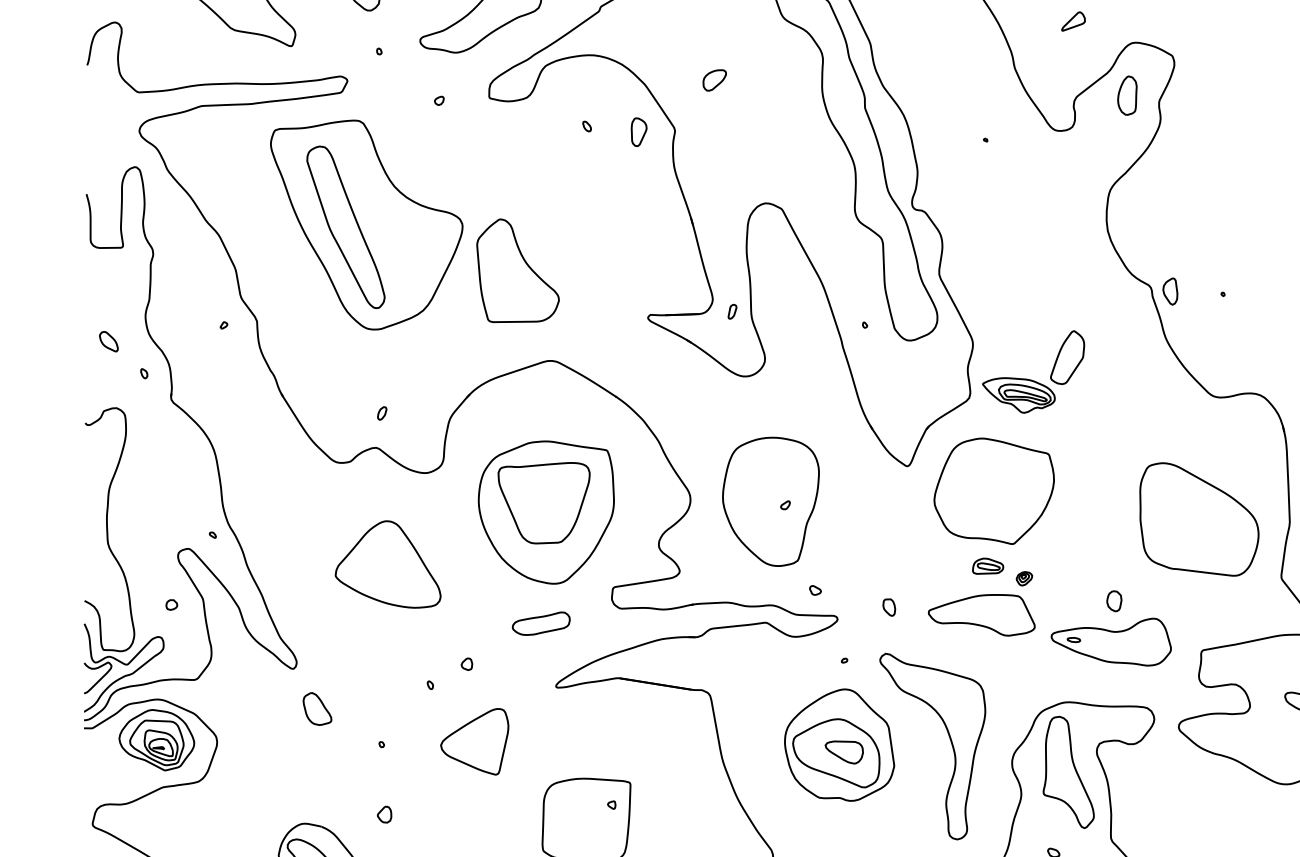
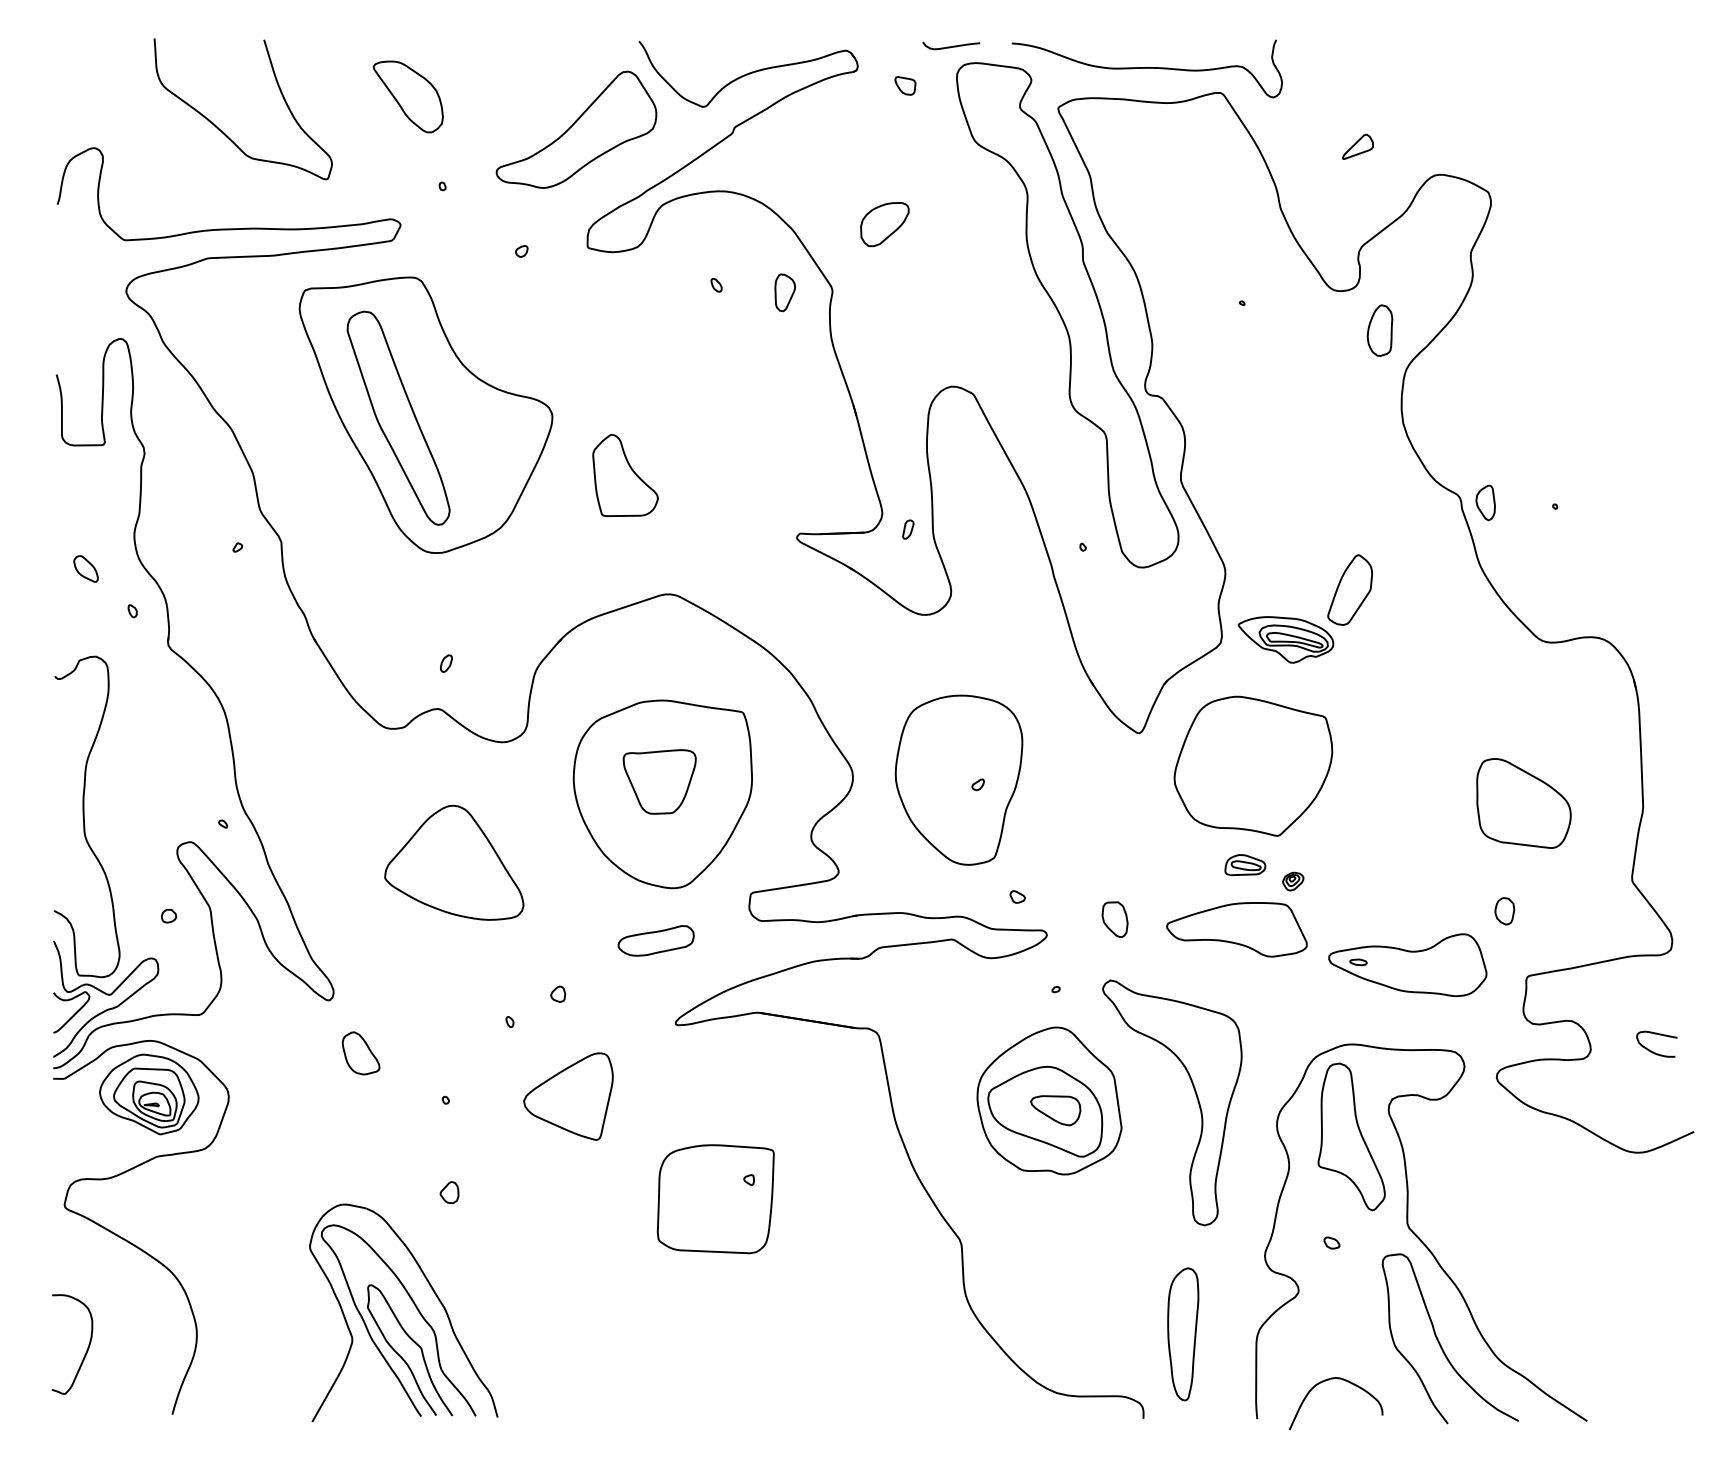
part: (714, 80) -> (884, 224), size x1.6
part: (1127, 95) -> (1379, 330), moved
part: (518, 270) -> (625, 475), size x0.6
part: (543, 502) -> (659, 781), size x0.6
part: (1199, 519) -> (1523, 803), size x0.6
part: (1114, 601) -> (1504, 911), moved
part: (888, 607) -> (1114, 919), size x1.6

